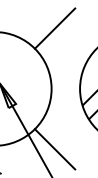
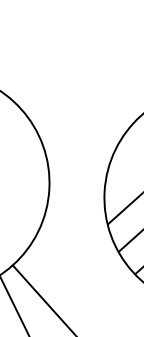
line: (54, 28) -> (61, 71), removed

